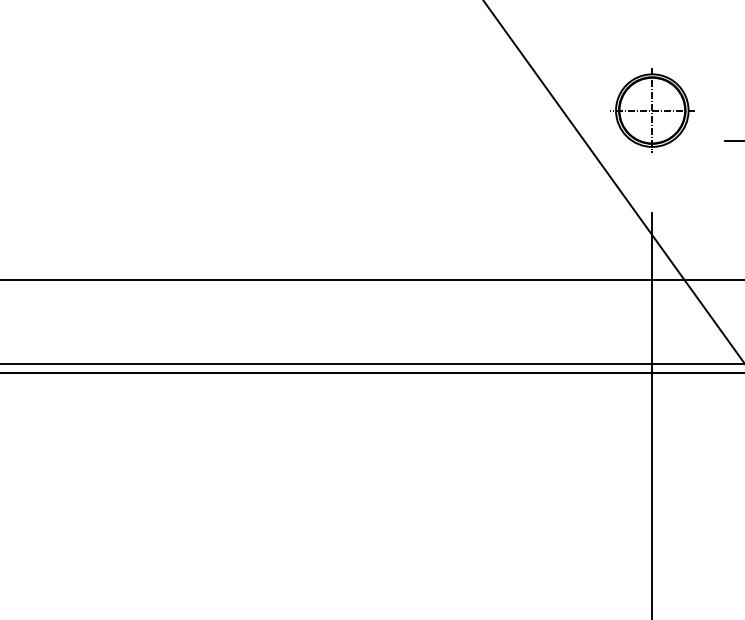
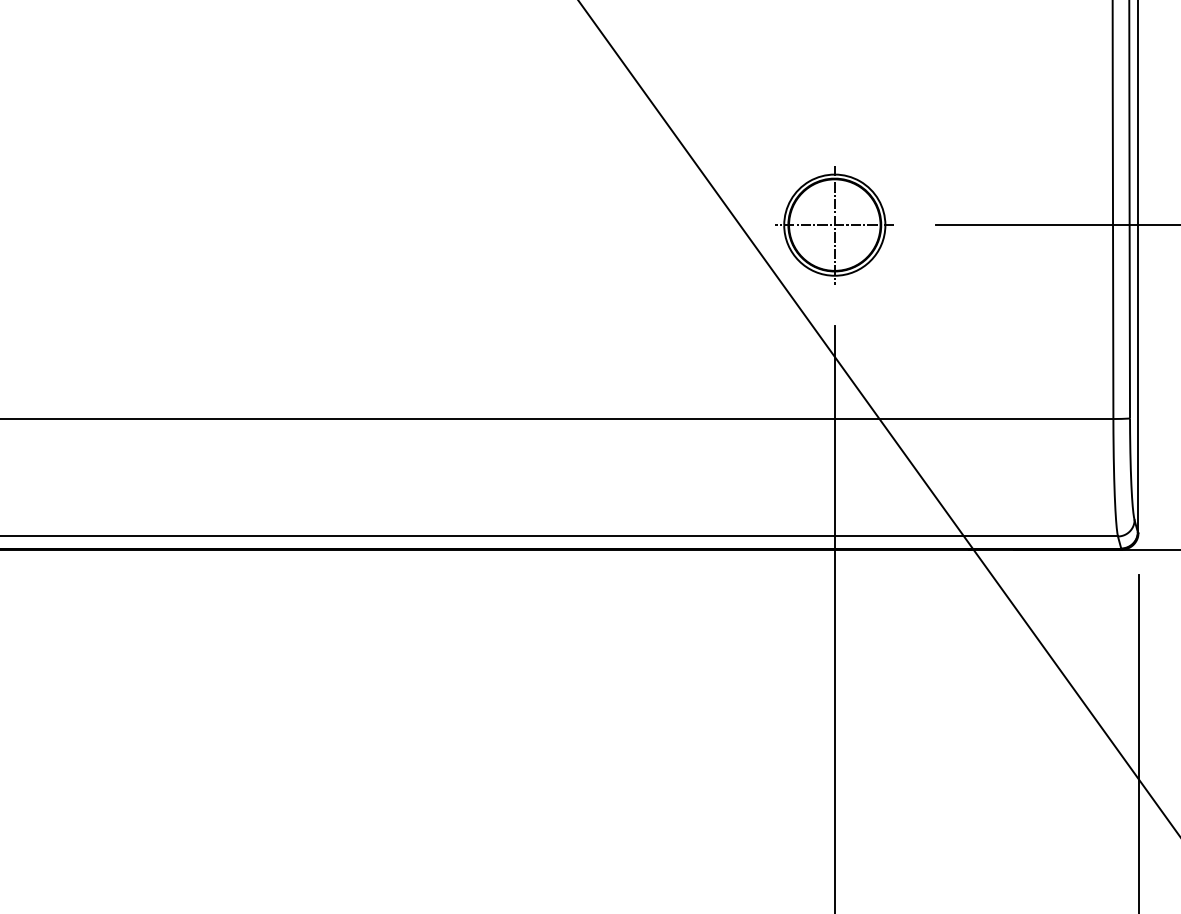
part: (652, 110) -> (834, 225), moved

